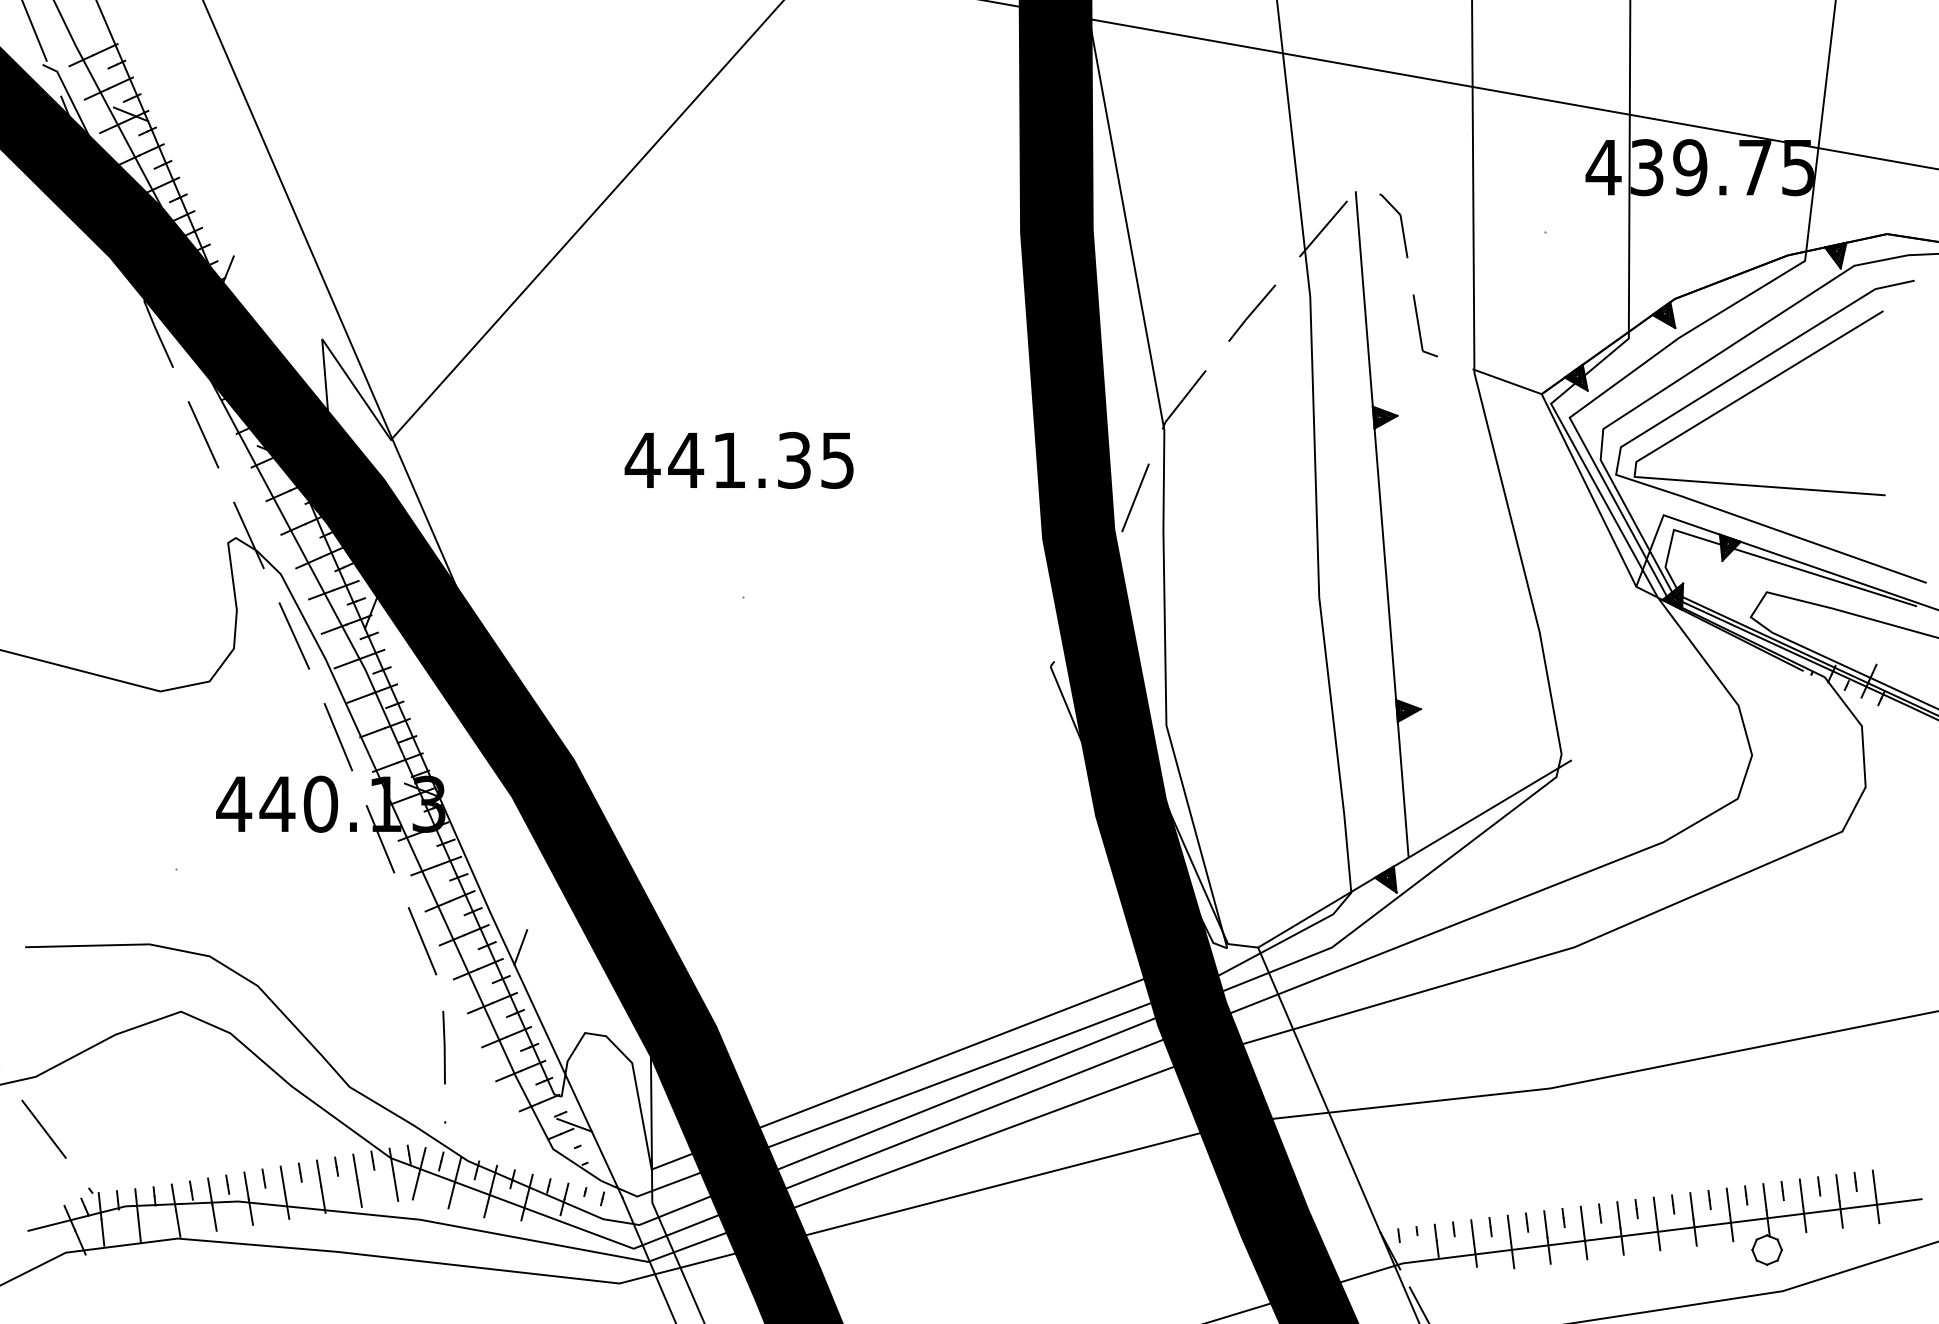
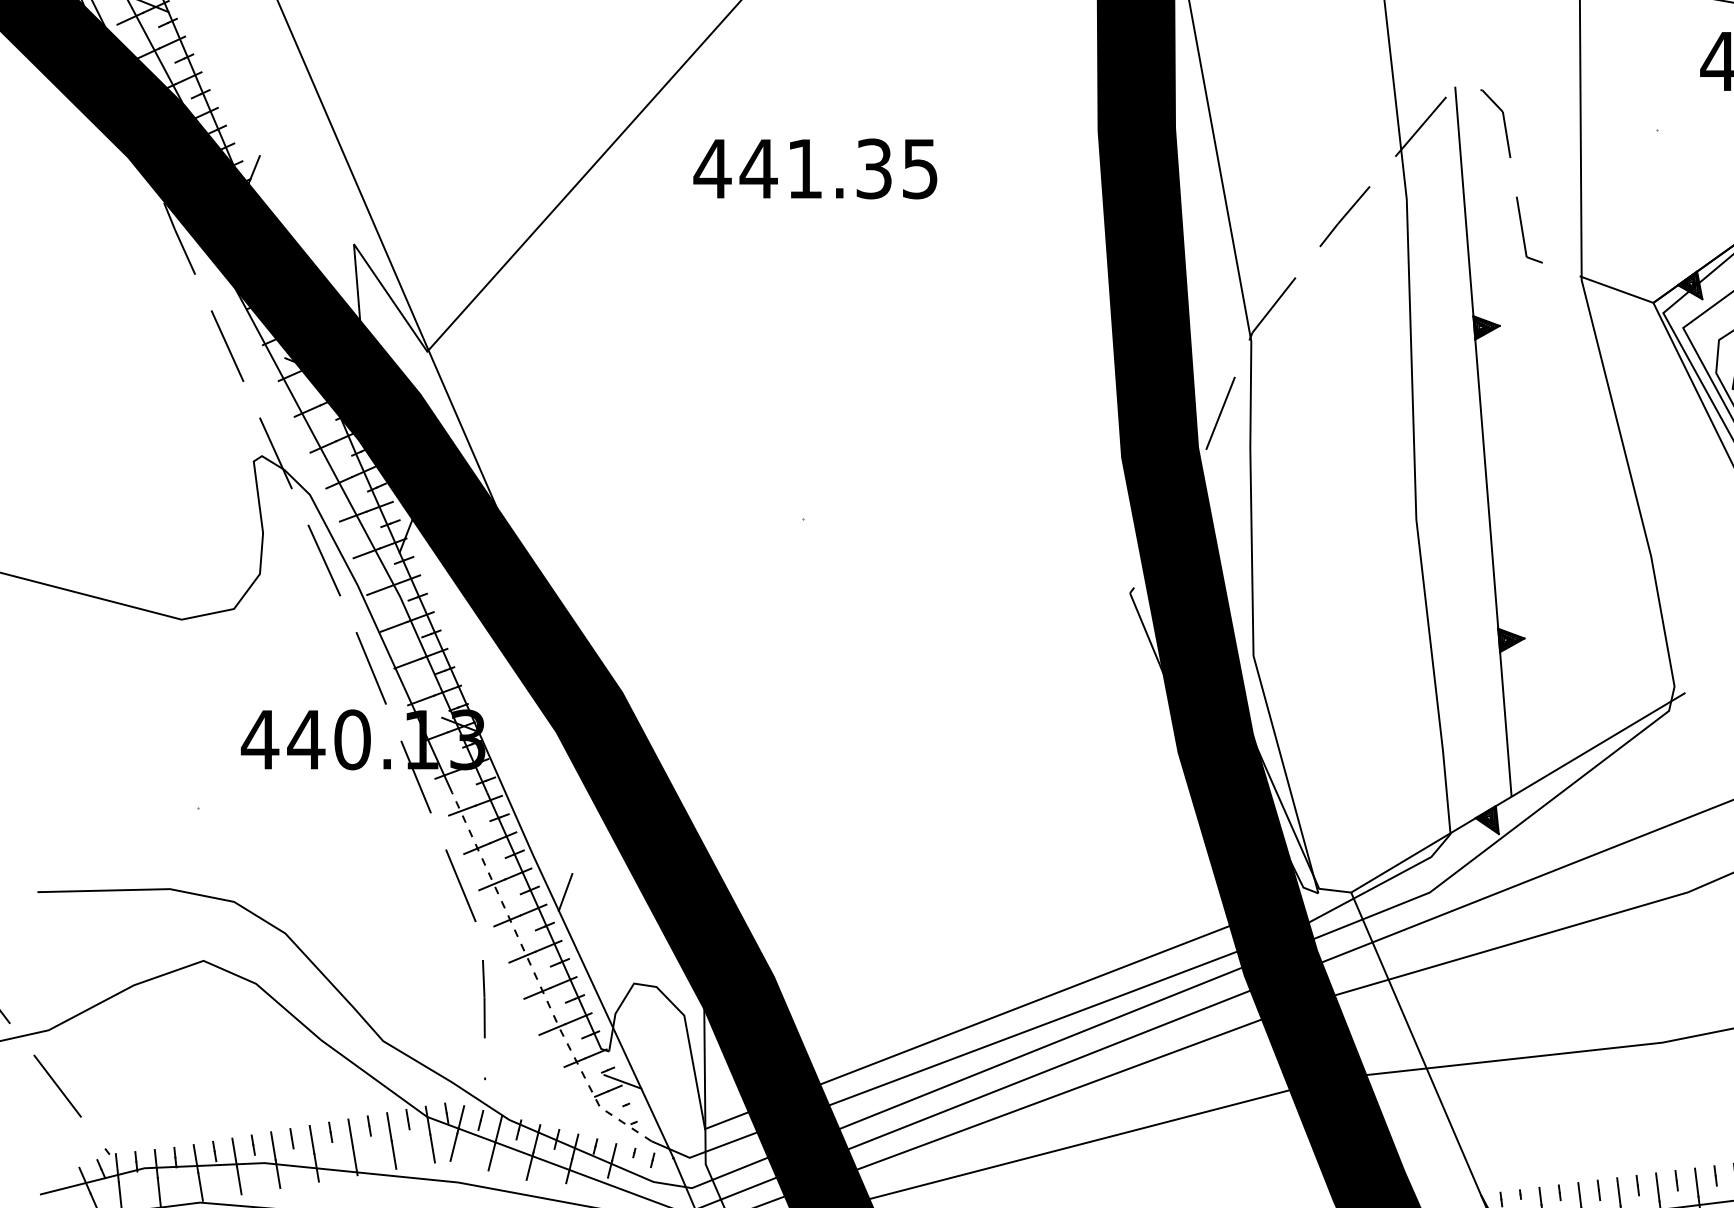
text: (738, 460) -> (814, 168), moved
line: (494, 1029) -> (537, 979), solid -> dashed

